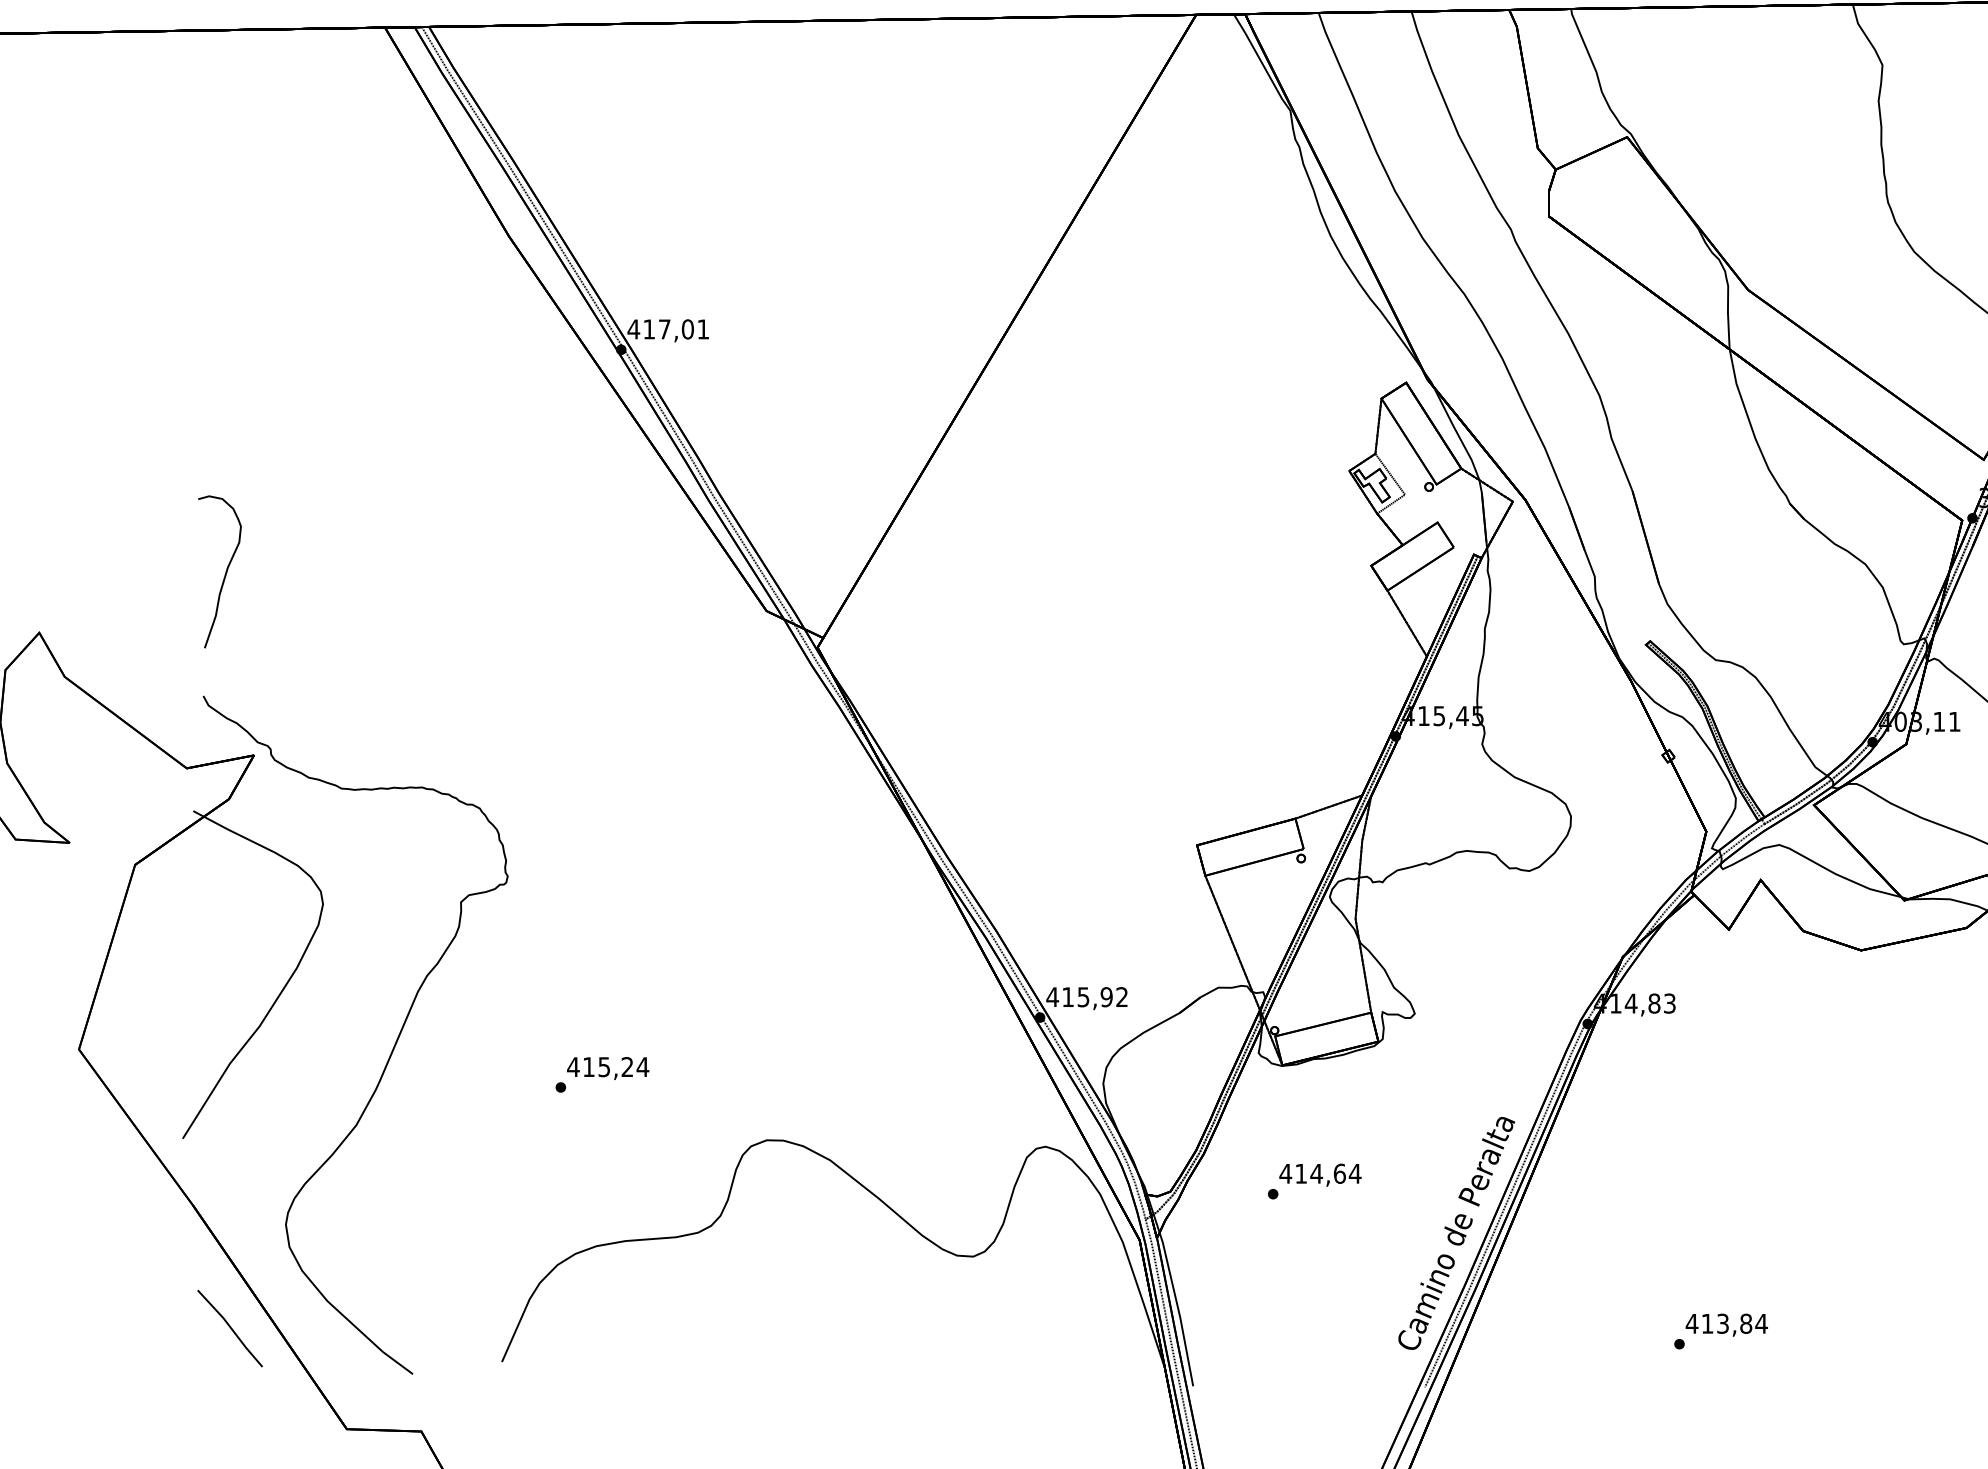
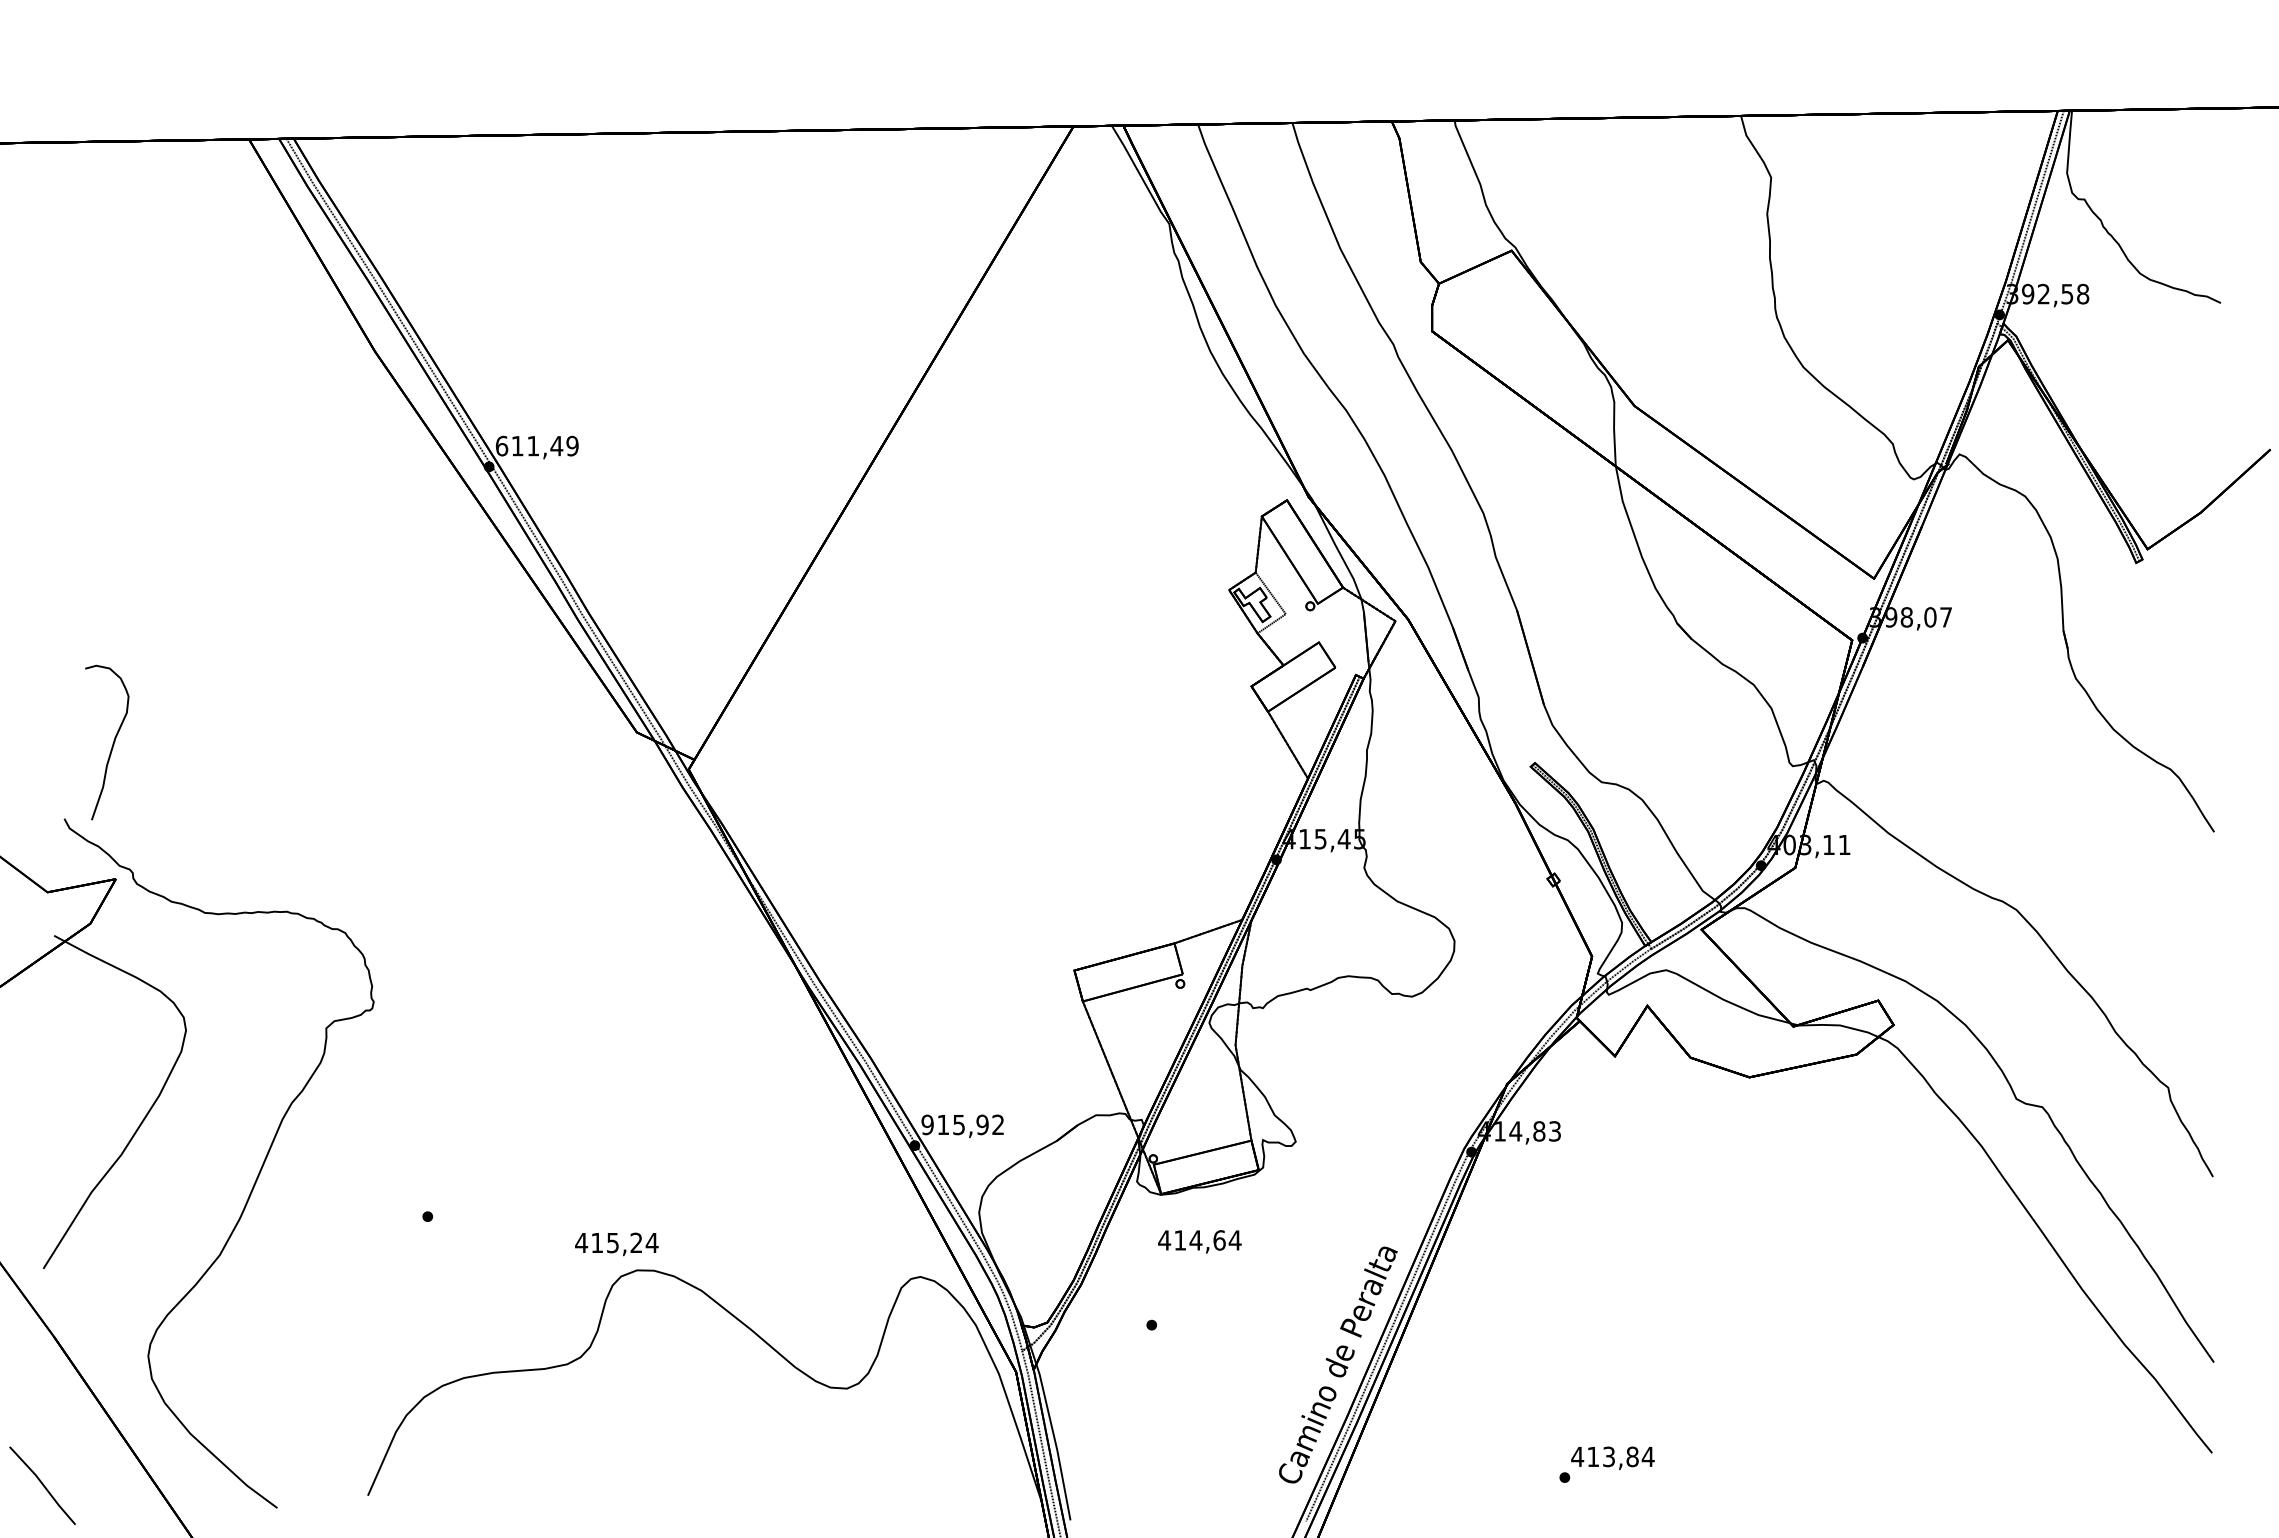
text: (667, 328) -> (536, 445), 417,01 -> 611,49
curve: (225, 572) -> (112, 743), moved
text: (1052, 996) -> (927, 1124), 415,92 -> 915,92
text: (607, 1068) -> (616, 1244), moved
text: (1320, 1174) -> (1199, 1241), moved
line: (230, 1328) -> (42, 1485), moved

